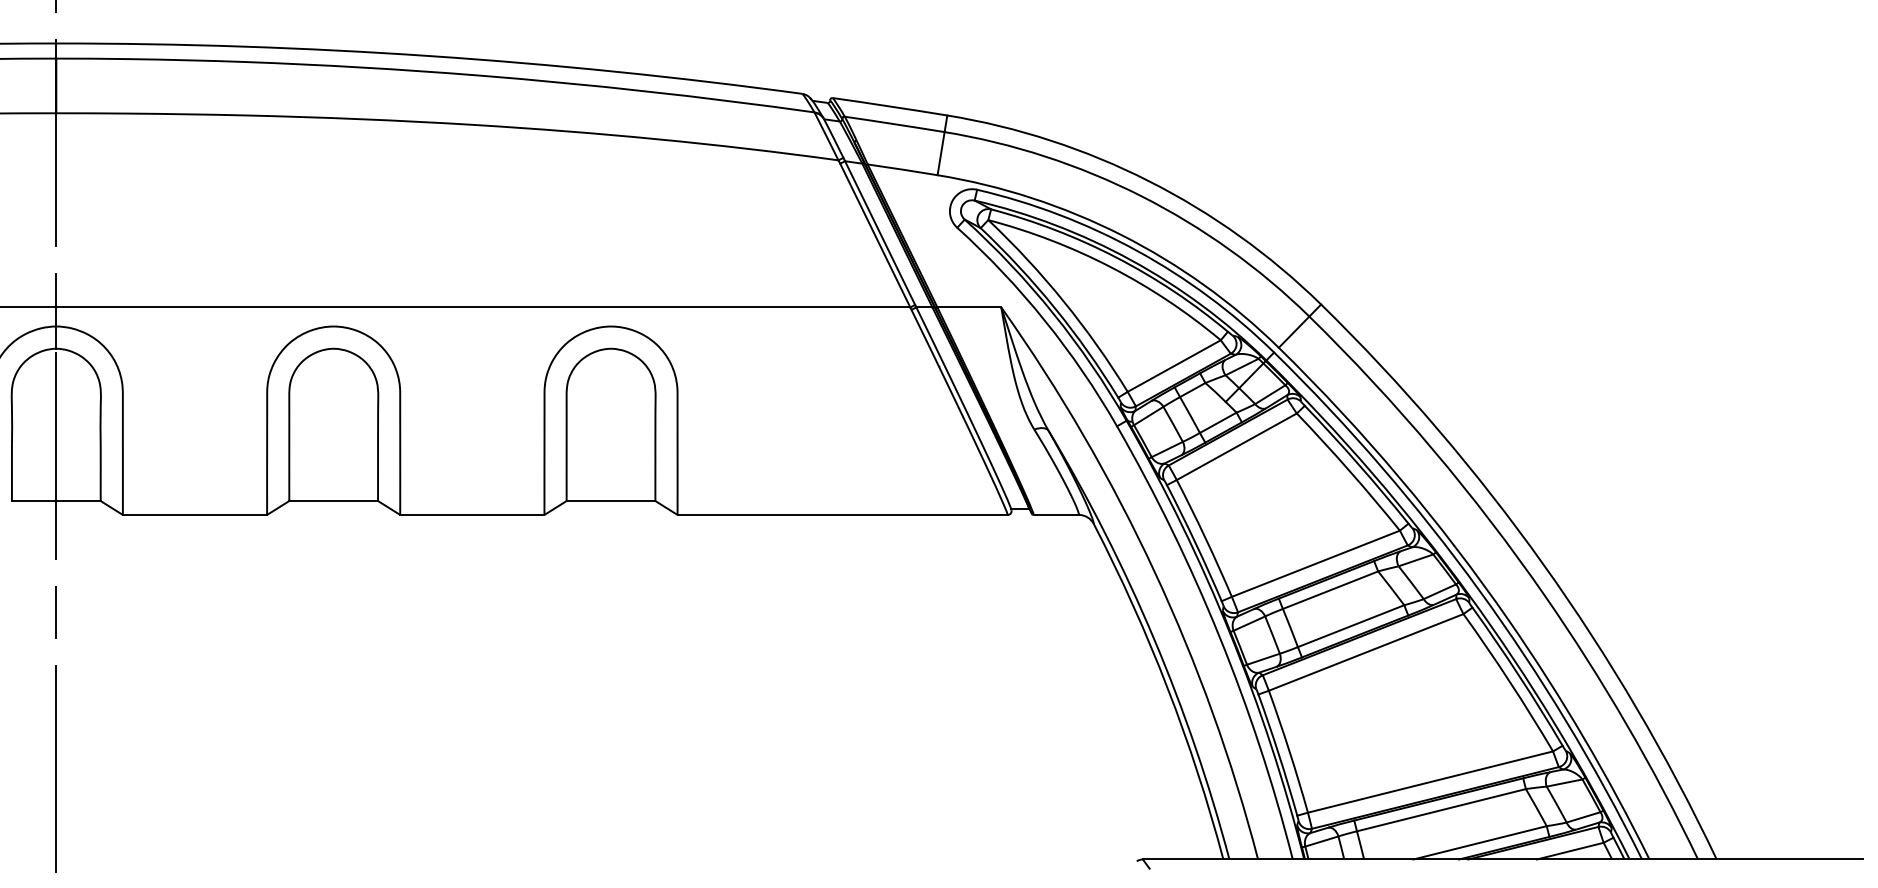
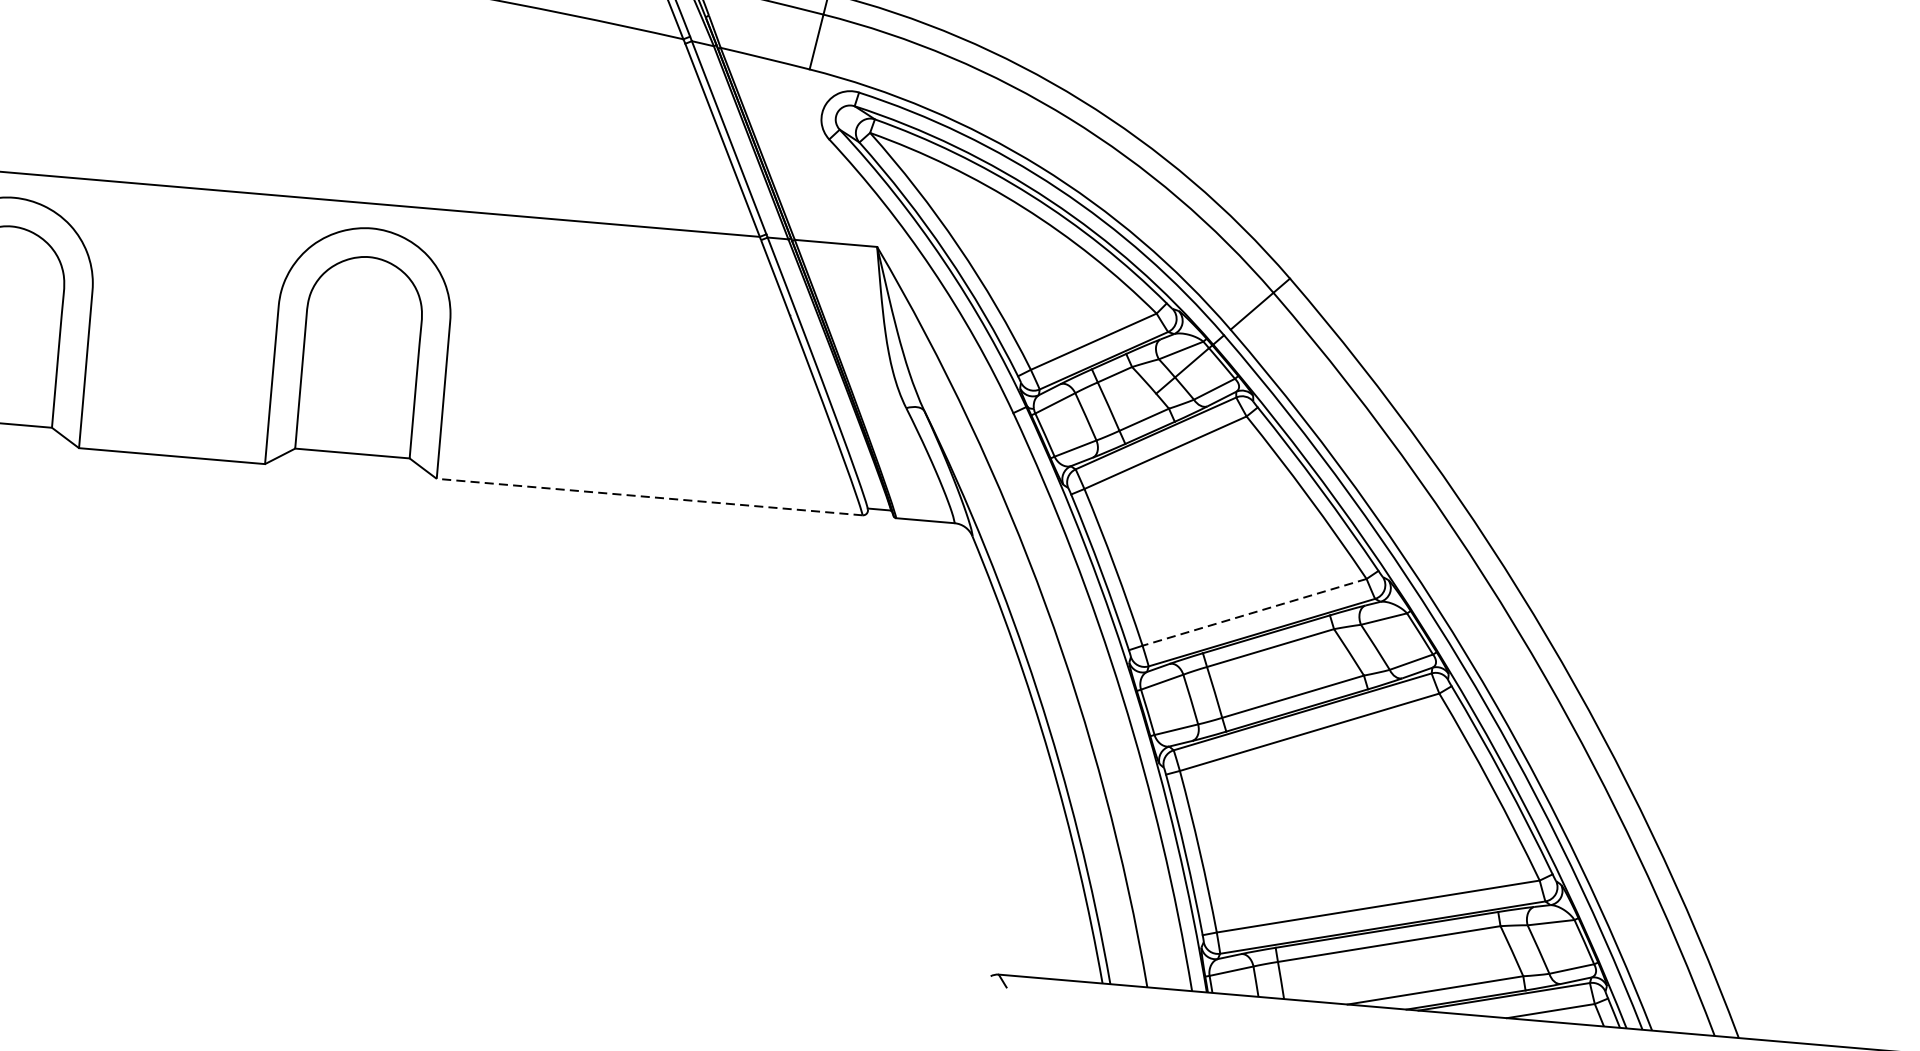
line: (842, 514) -> (649, 496), solid -> dashed
line: (1315, 563) -> (1254, 611), solid -> dashed

